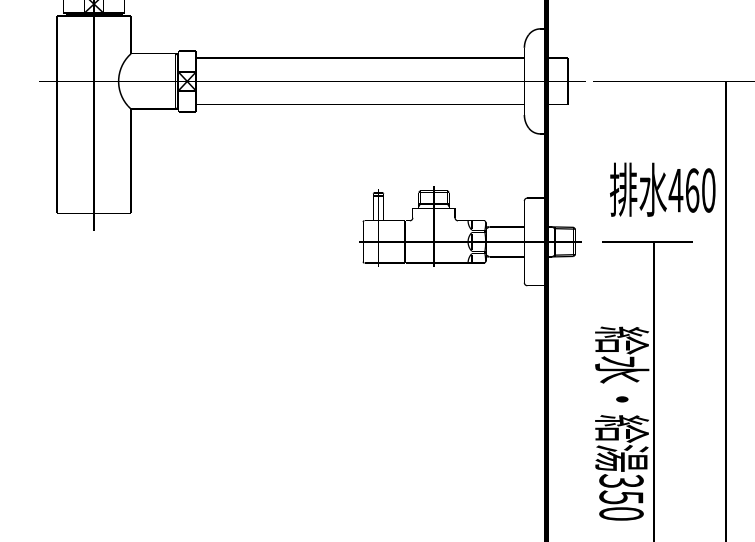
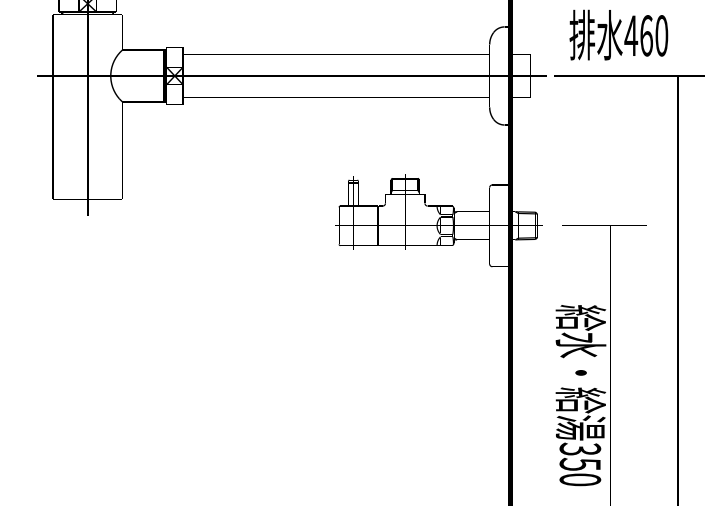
text: (662, 189) -> (618, 34), moved

